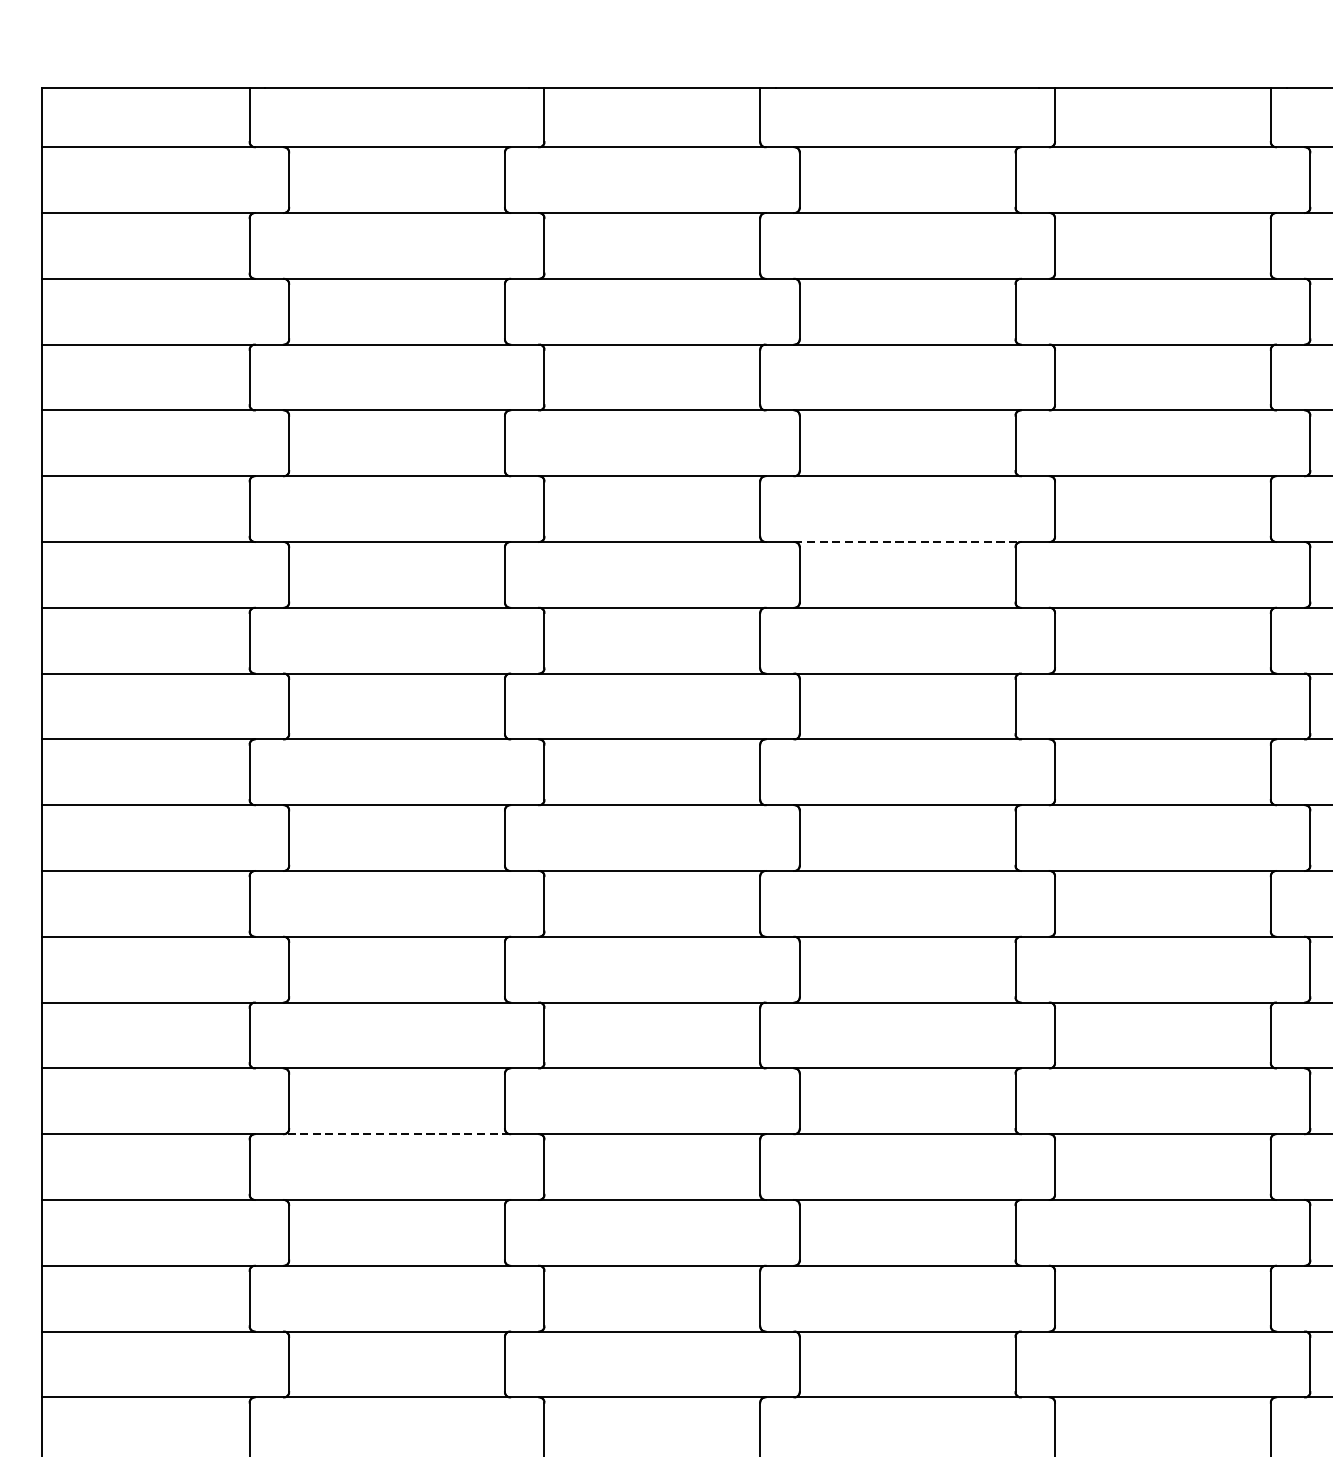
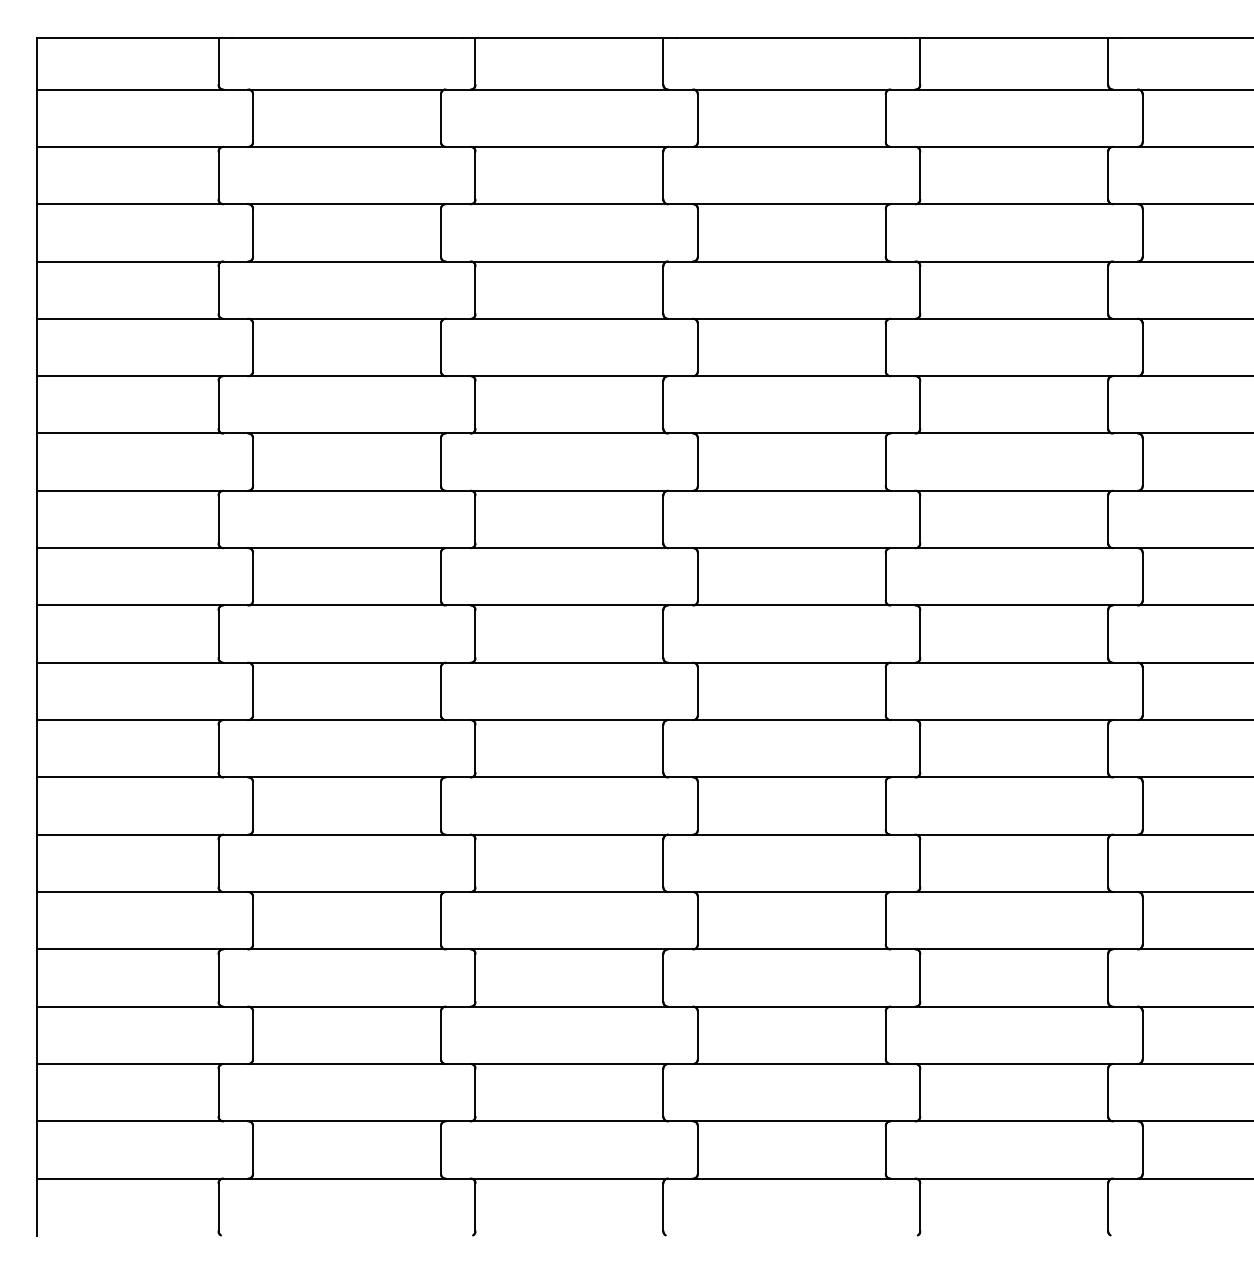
line: (907, 542) -> (791, 433), dashed -> solid
line: (397, 1134) -> (347, 949), dashed -> solid

